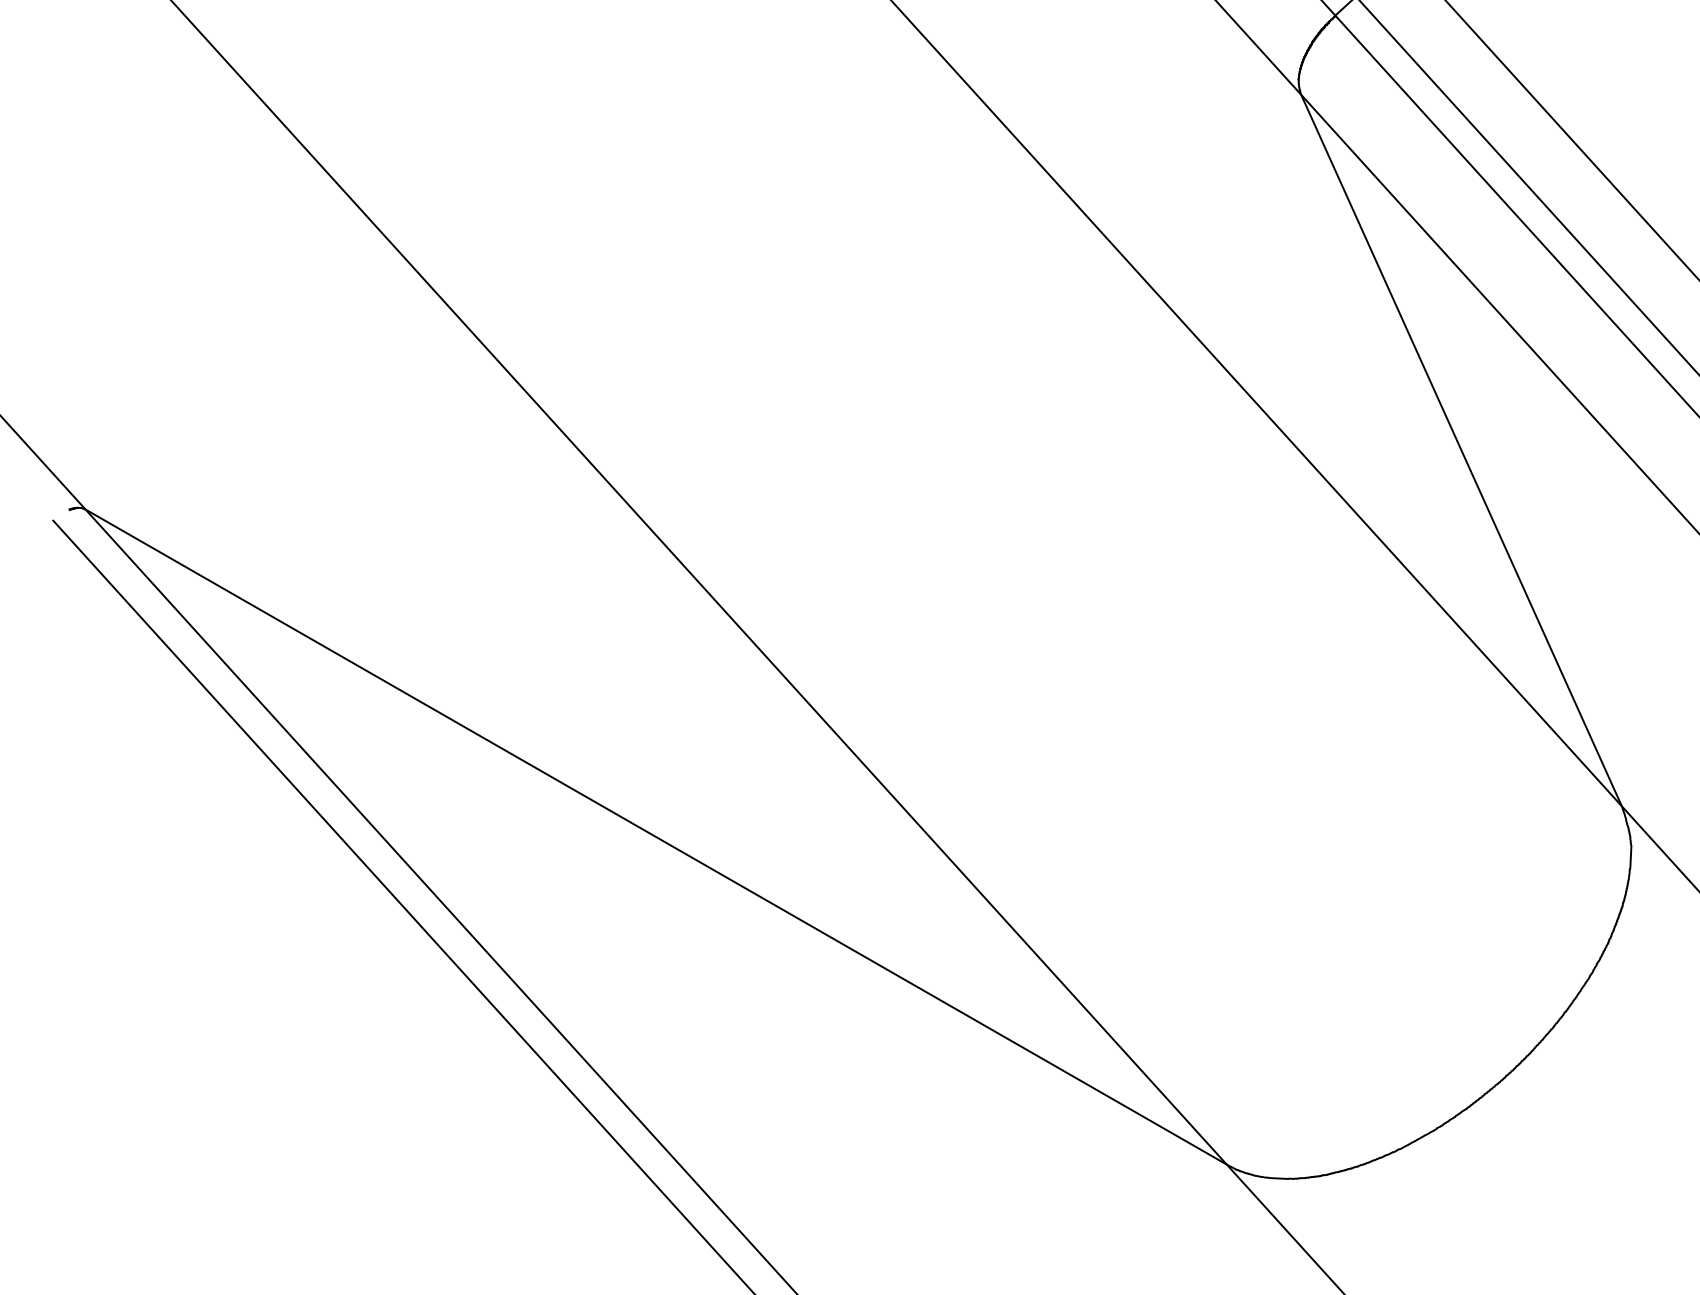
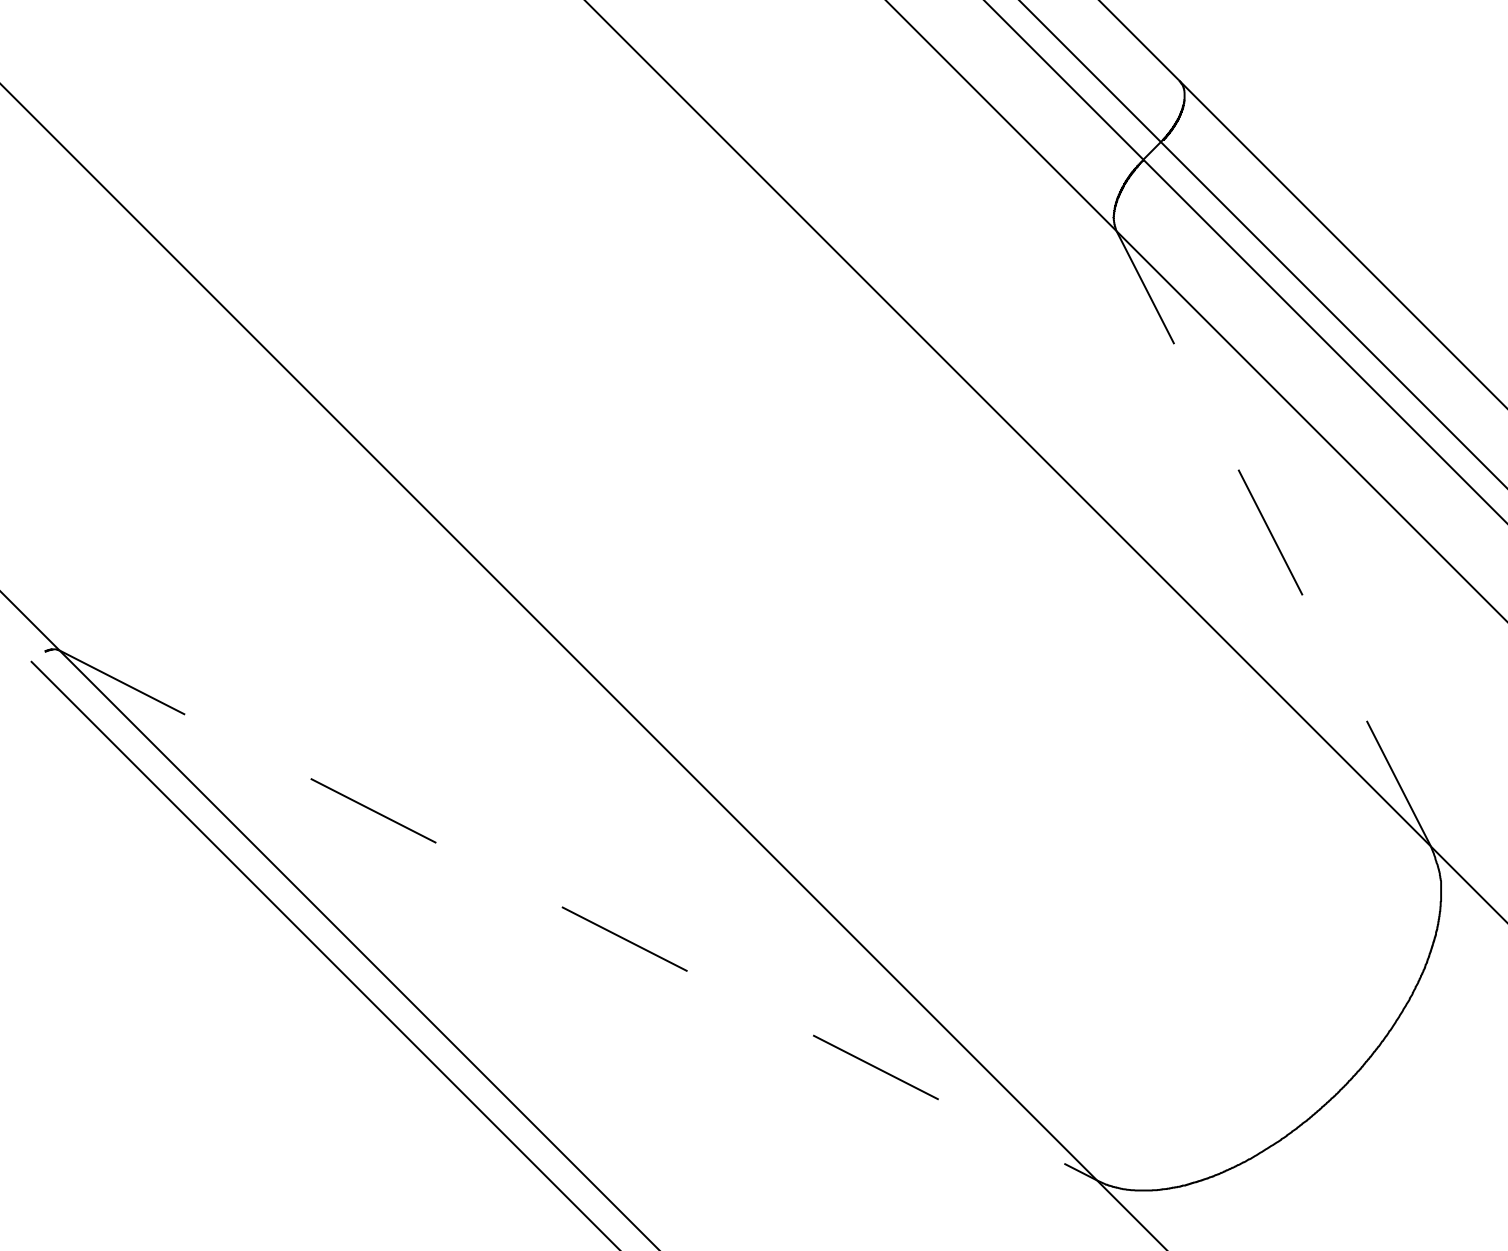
line: (1461, 450) -> (1273, 538), solid -> dashed
line: (656, 837) -> (578, 915), solid -> dashed

